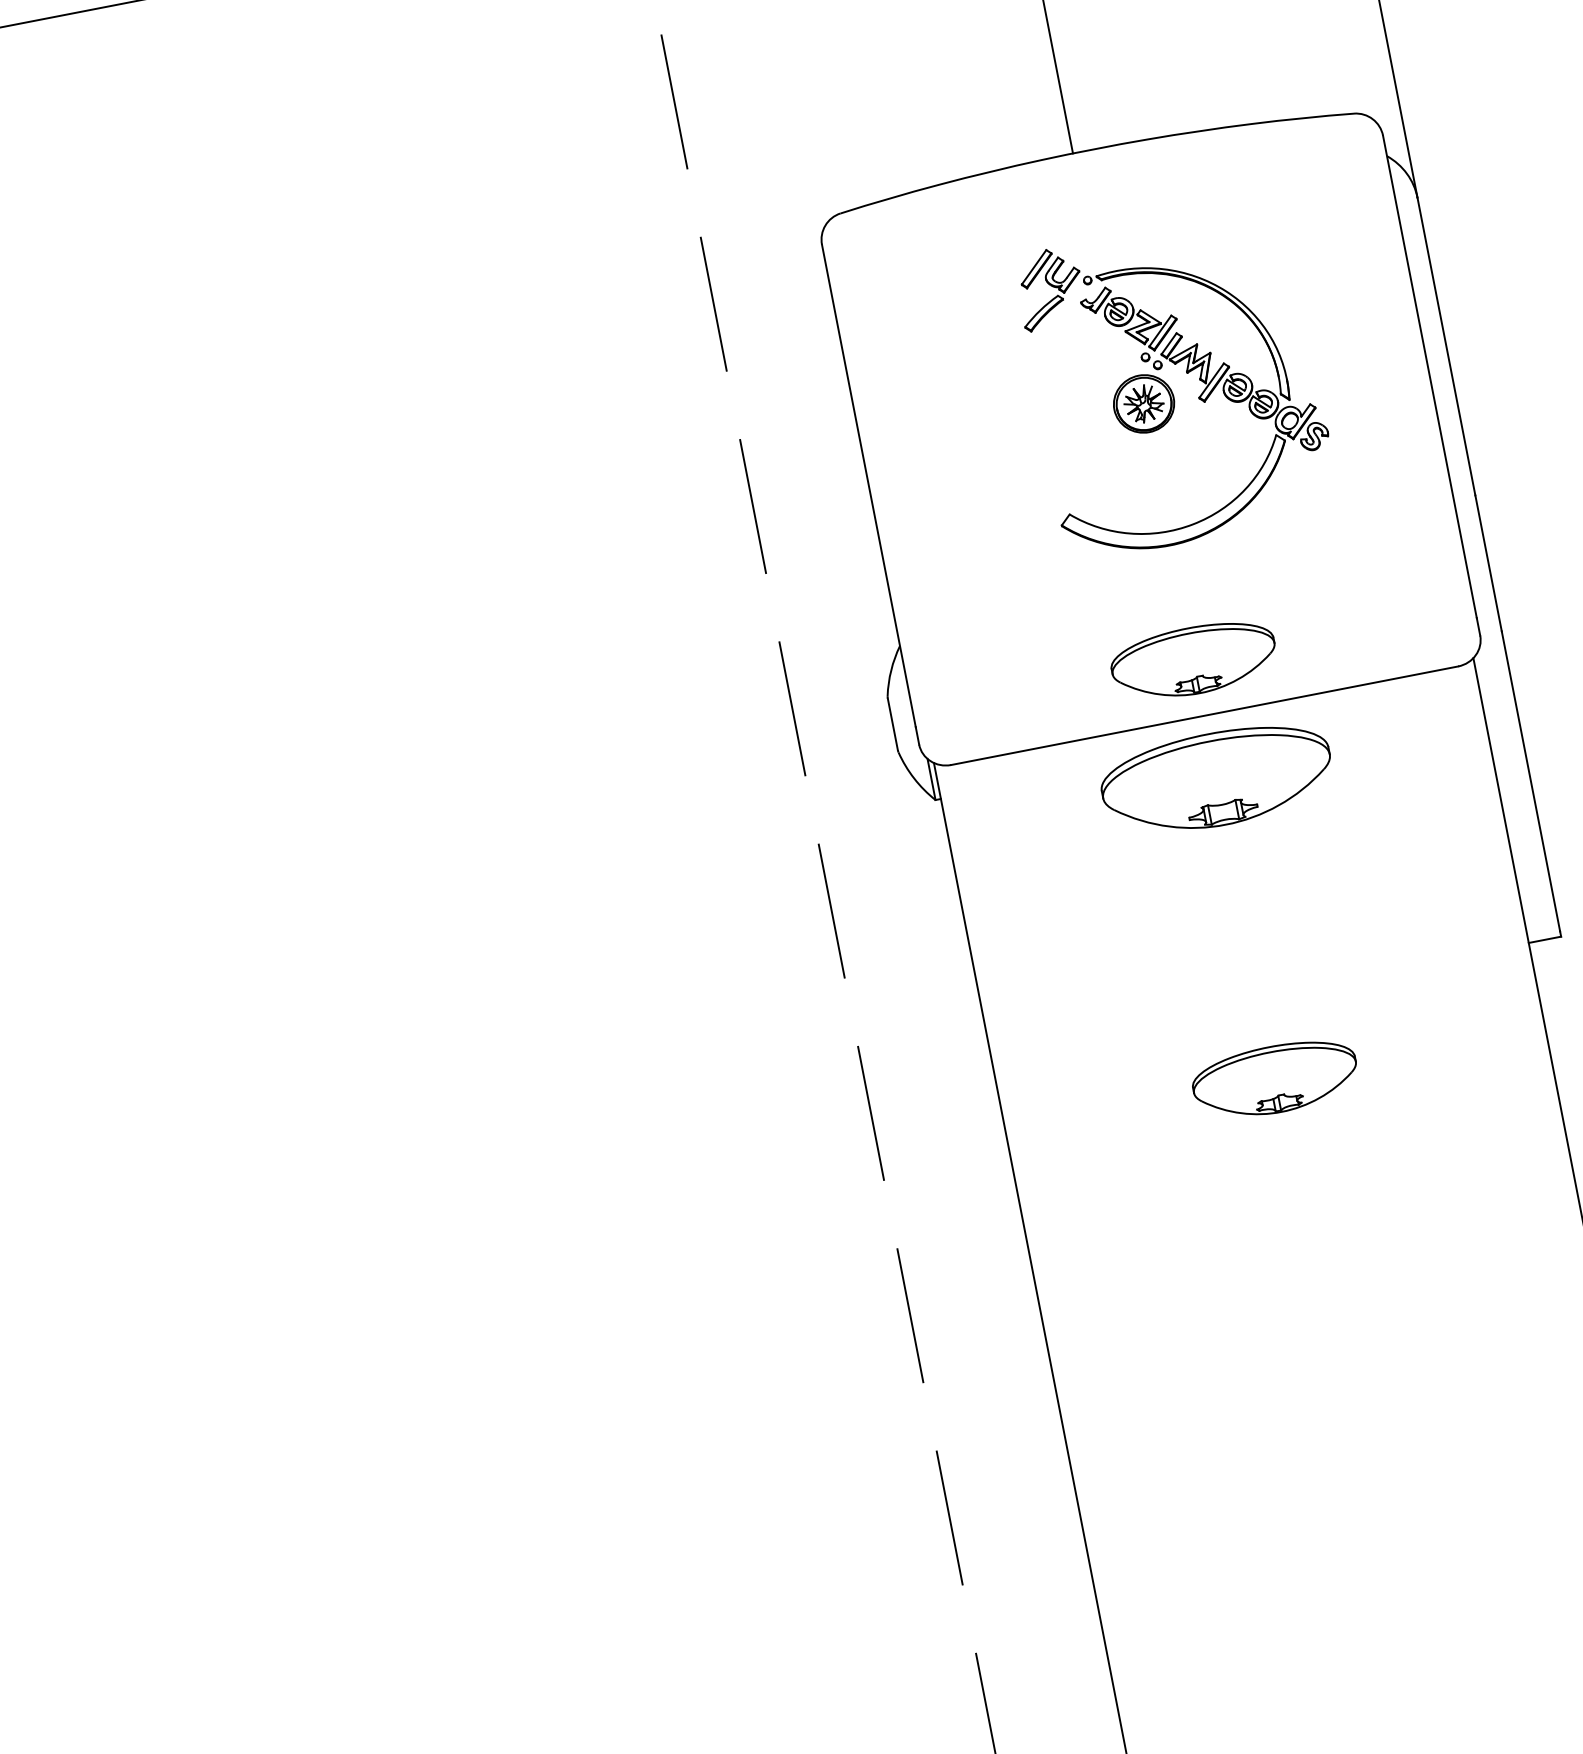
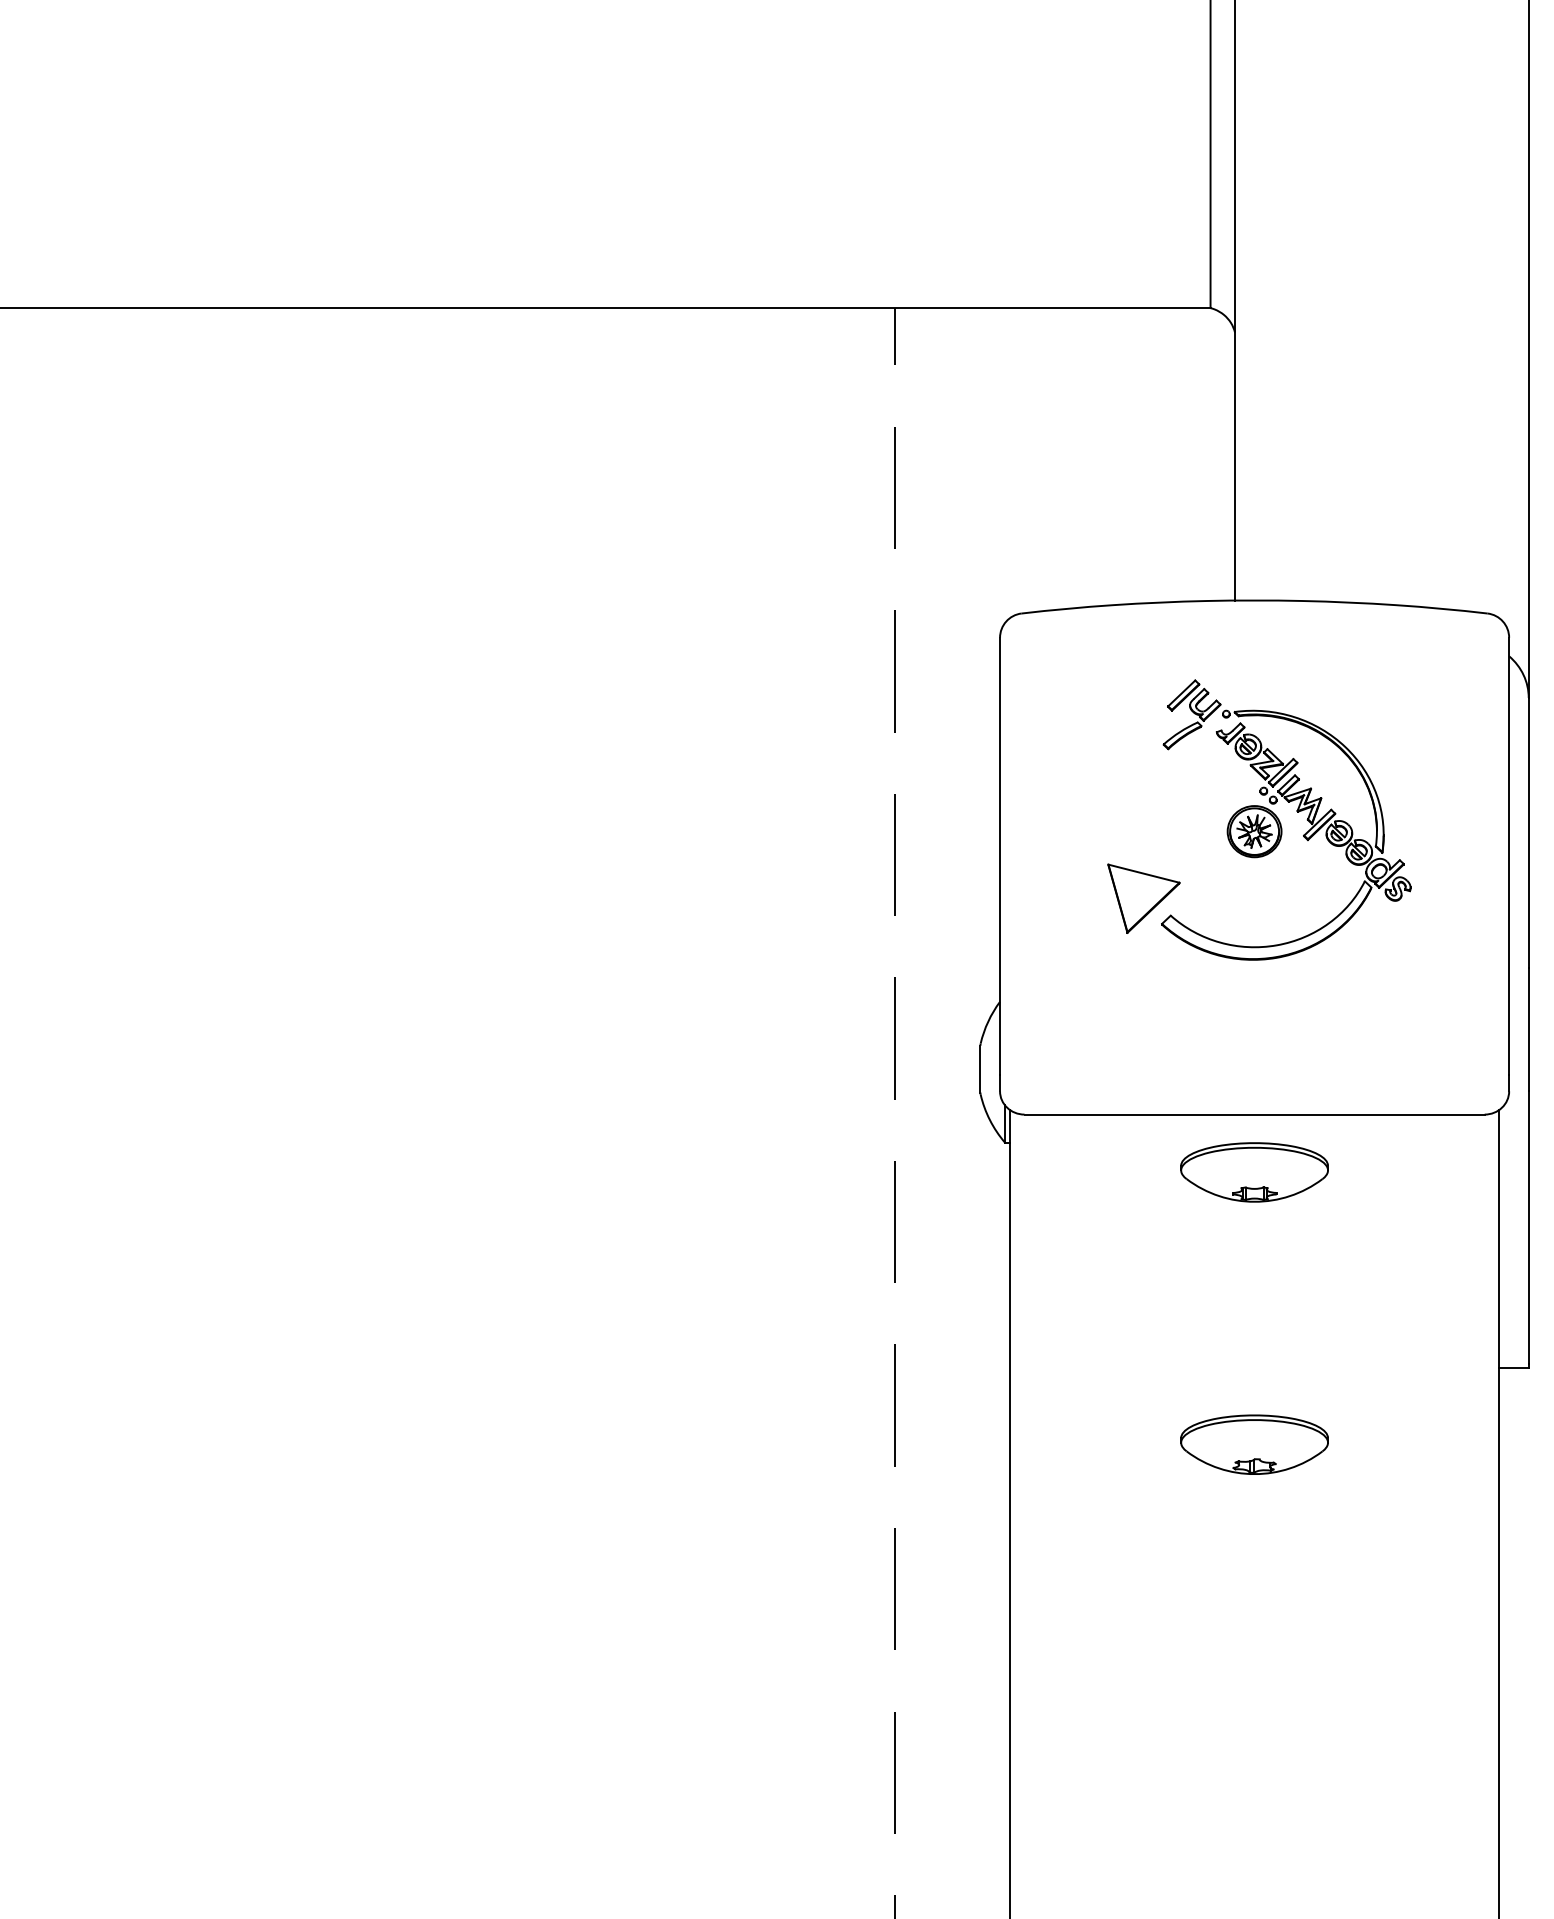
part: (1035, 501) -> (1143, 898), added
part: (1193, 660) -> (1254, 1064), removed
part: (1216, 779) -> (1254, 1172), size x0.71

